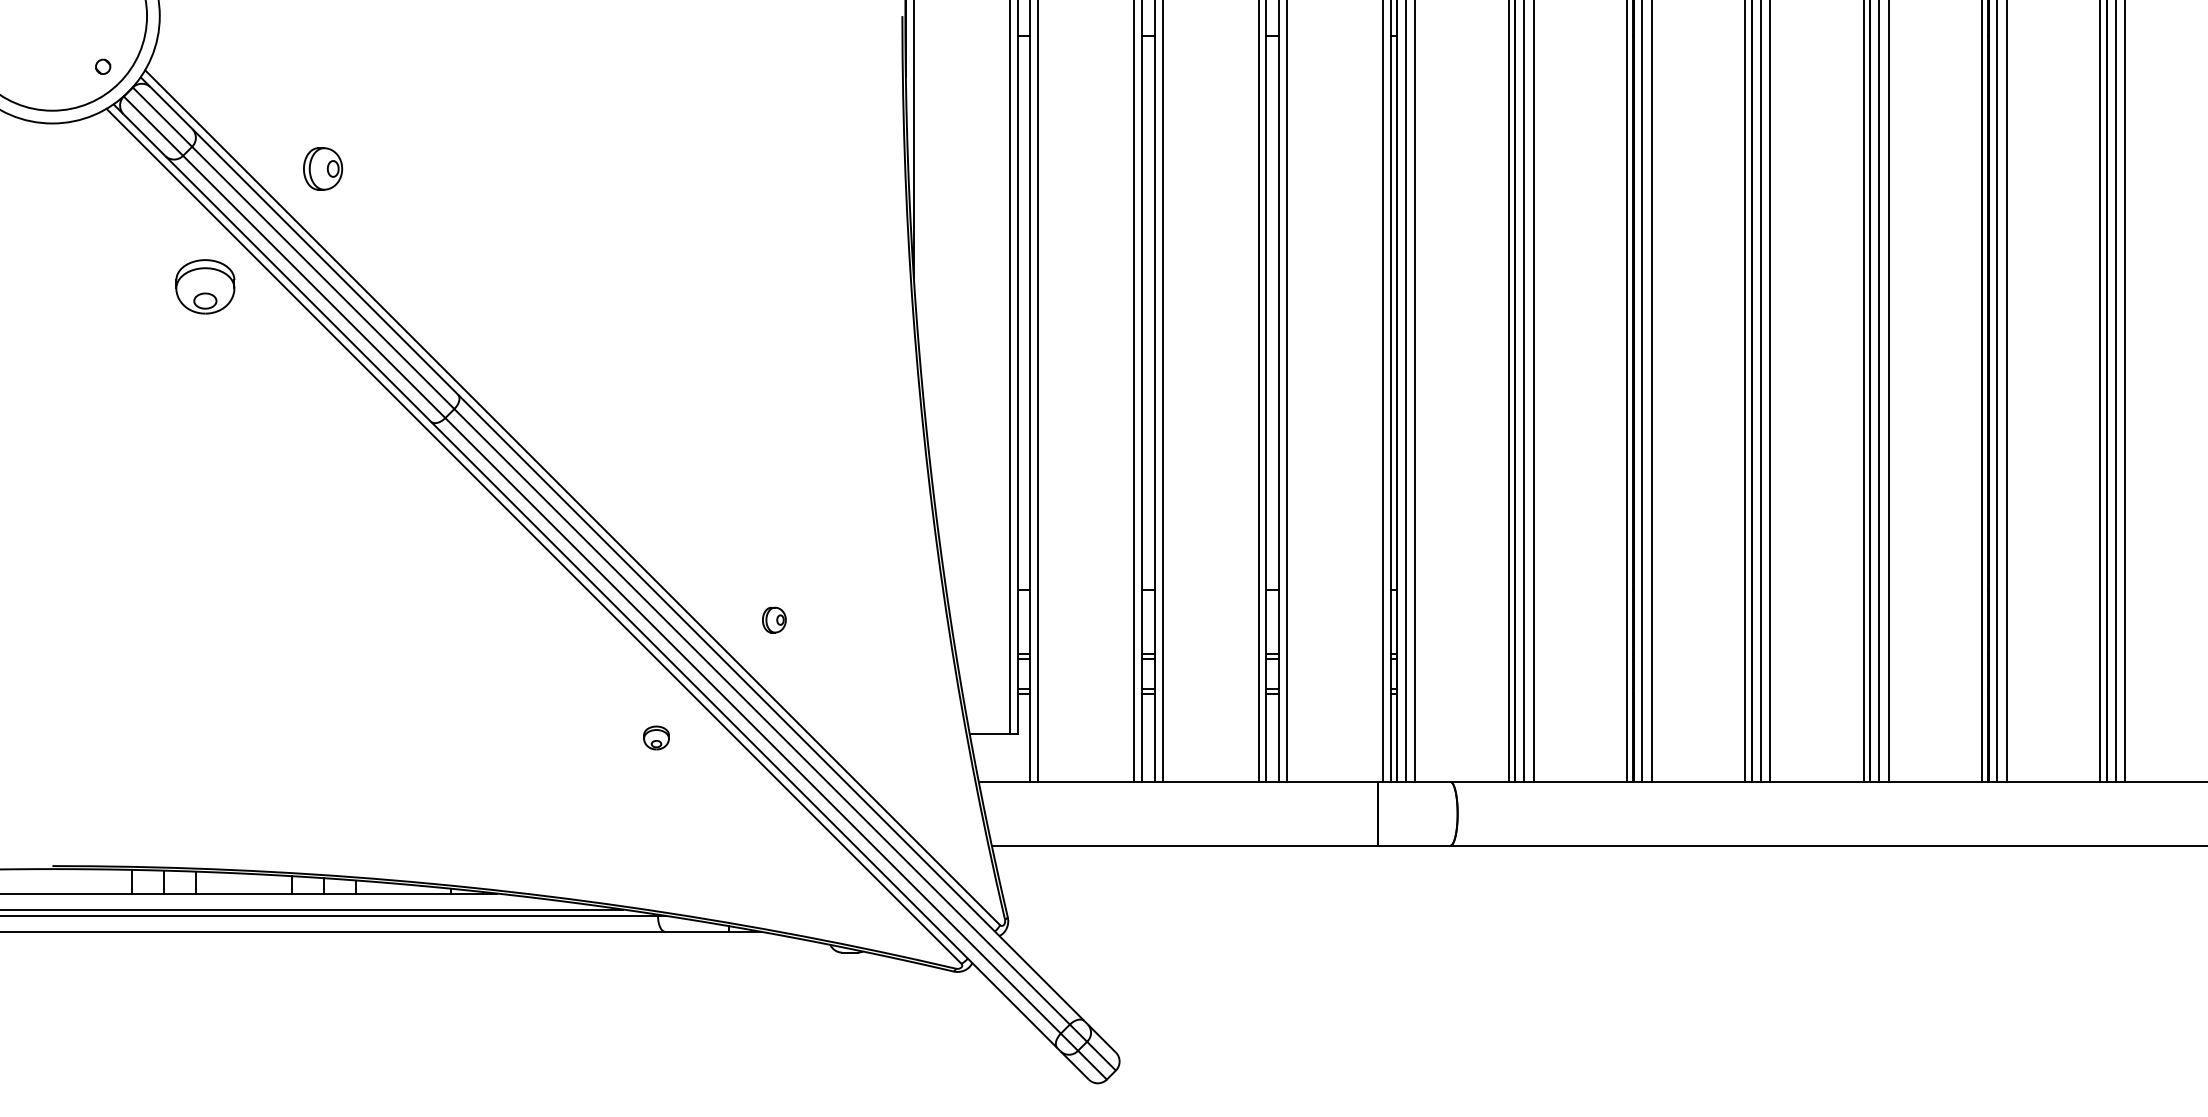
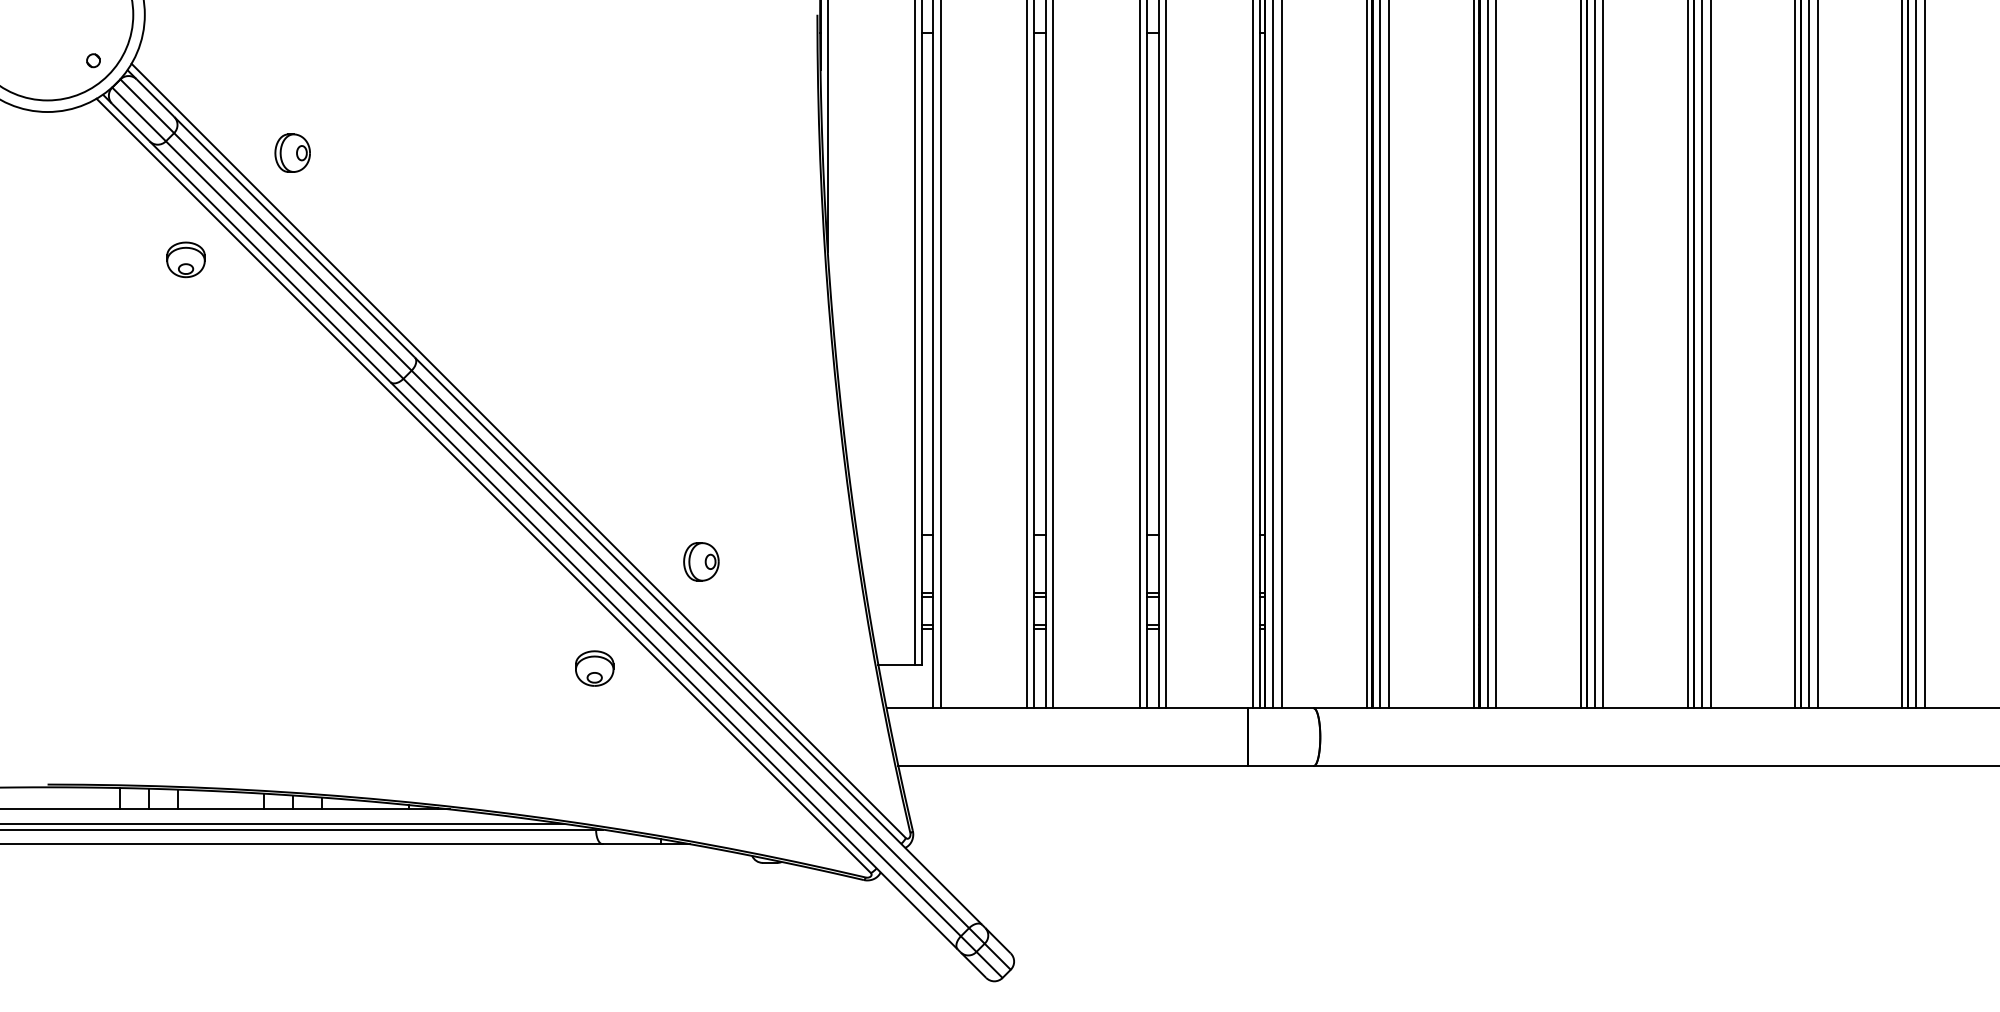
part: (204, 286) -> (185, 259), size x0.71
part: (774, 619) -> (701, 561), size x1.67
part: (656, 737) -> (594, 668), size x1.67

